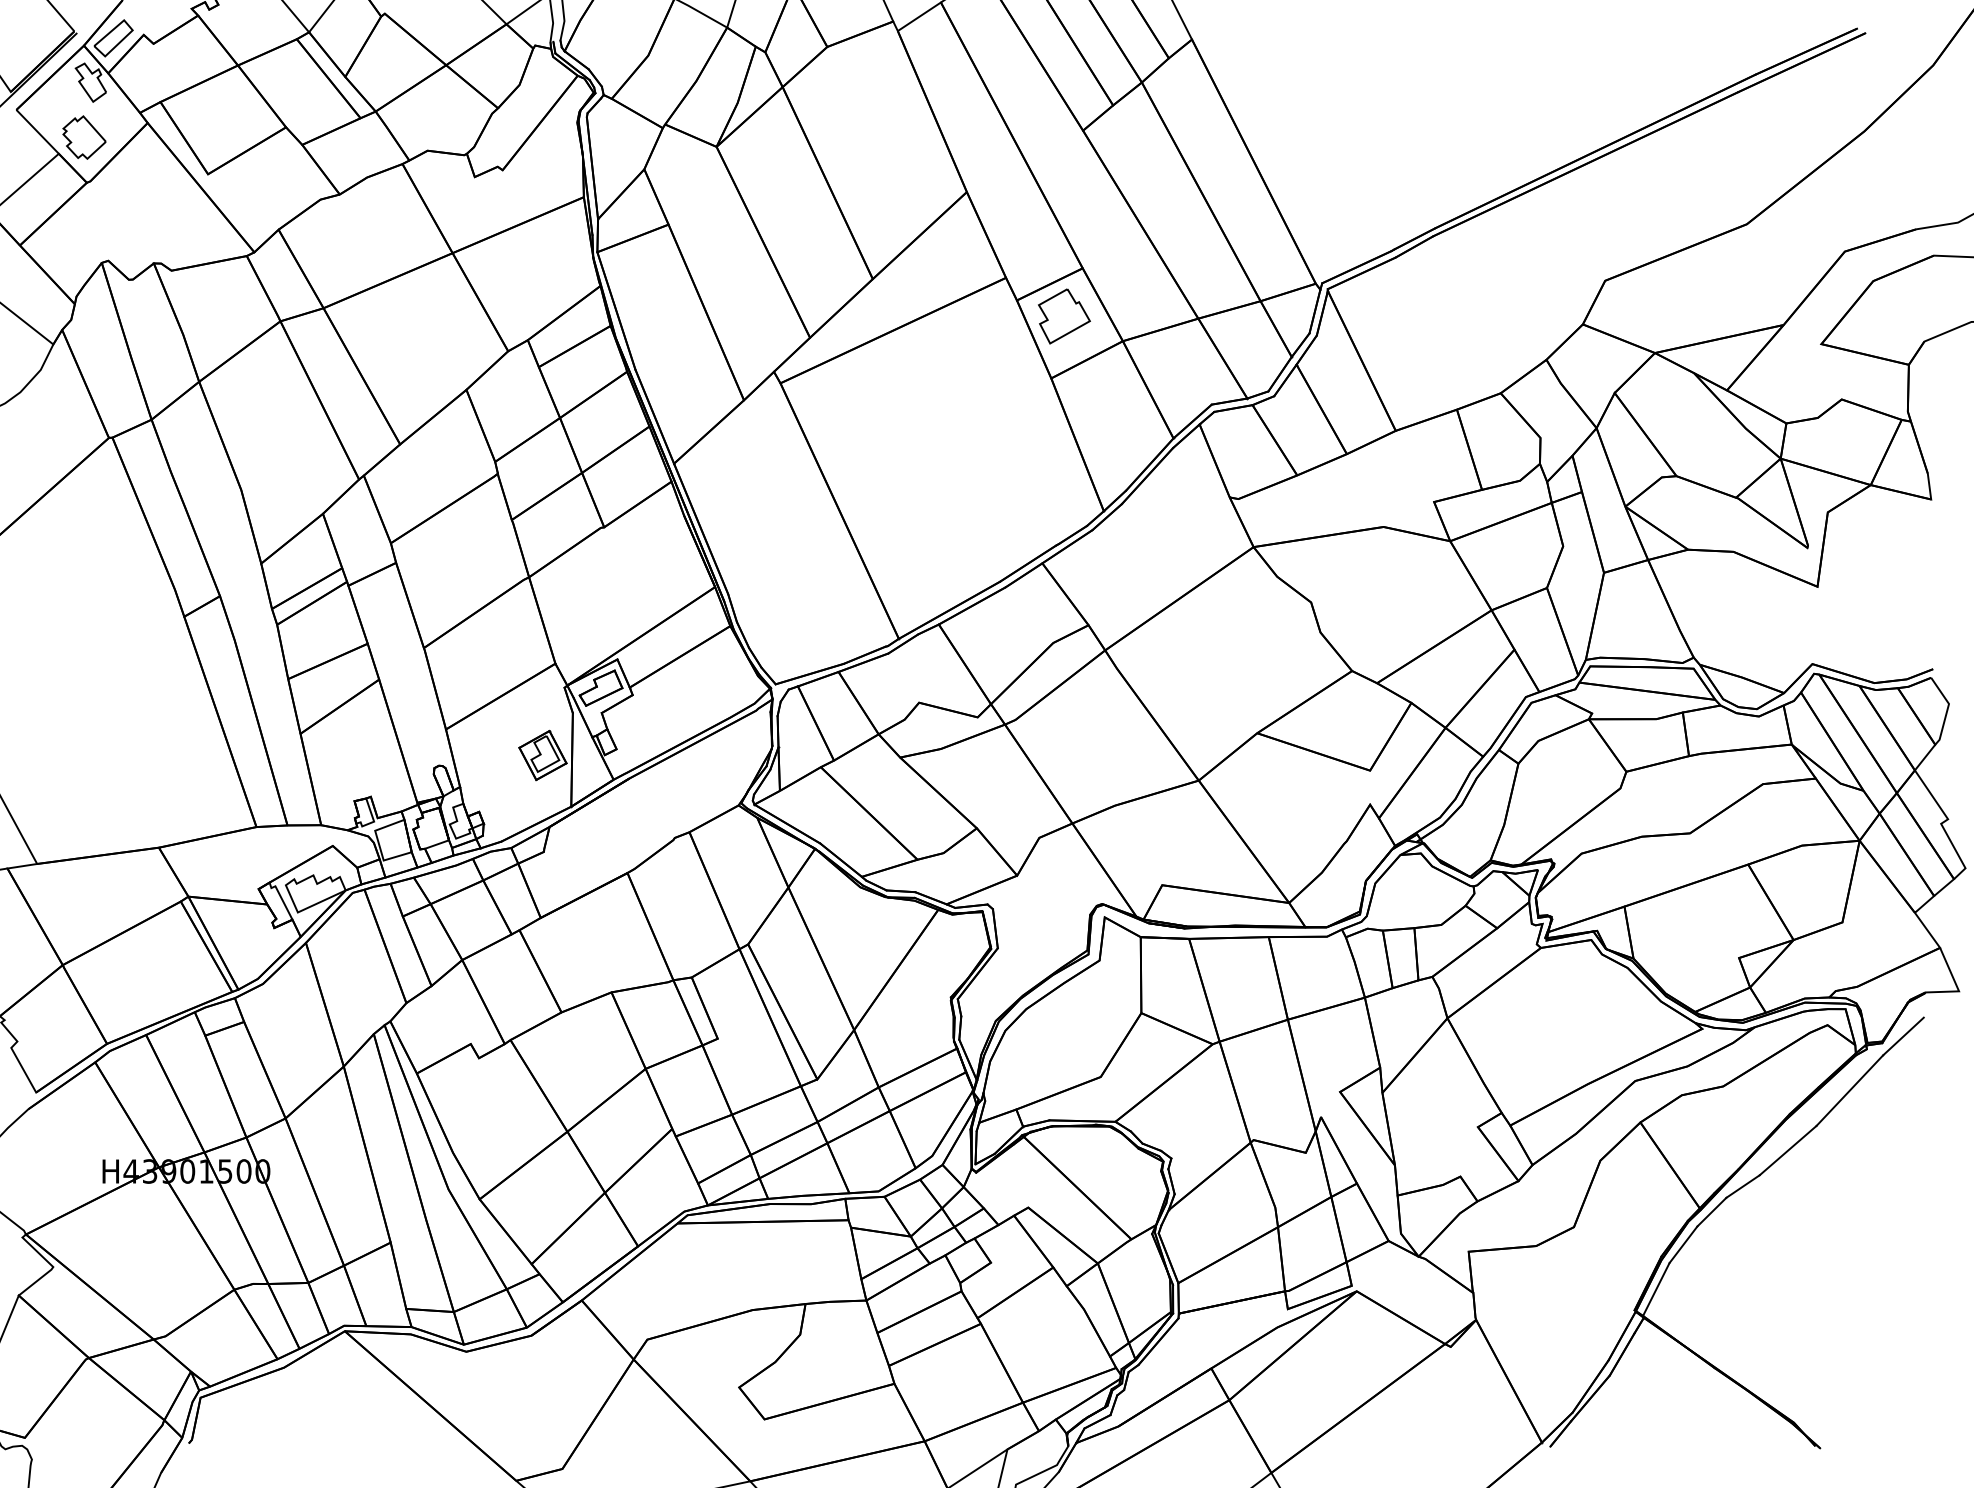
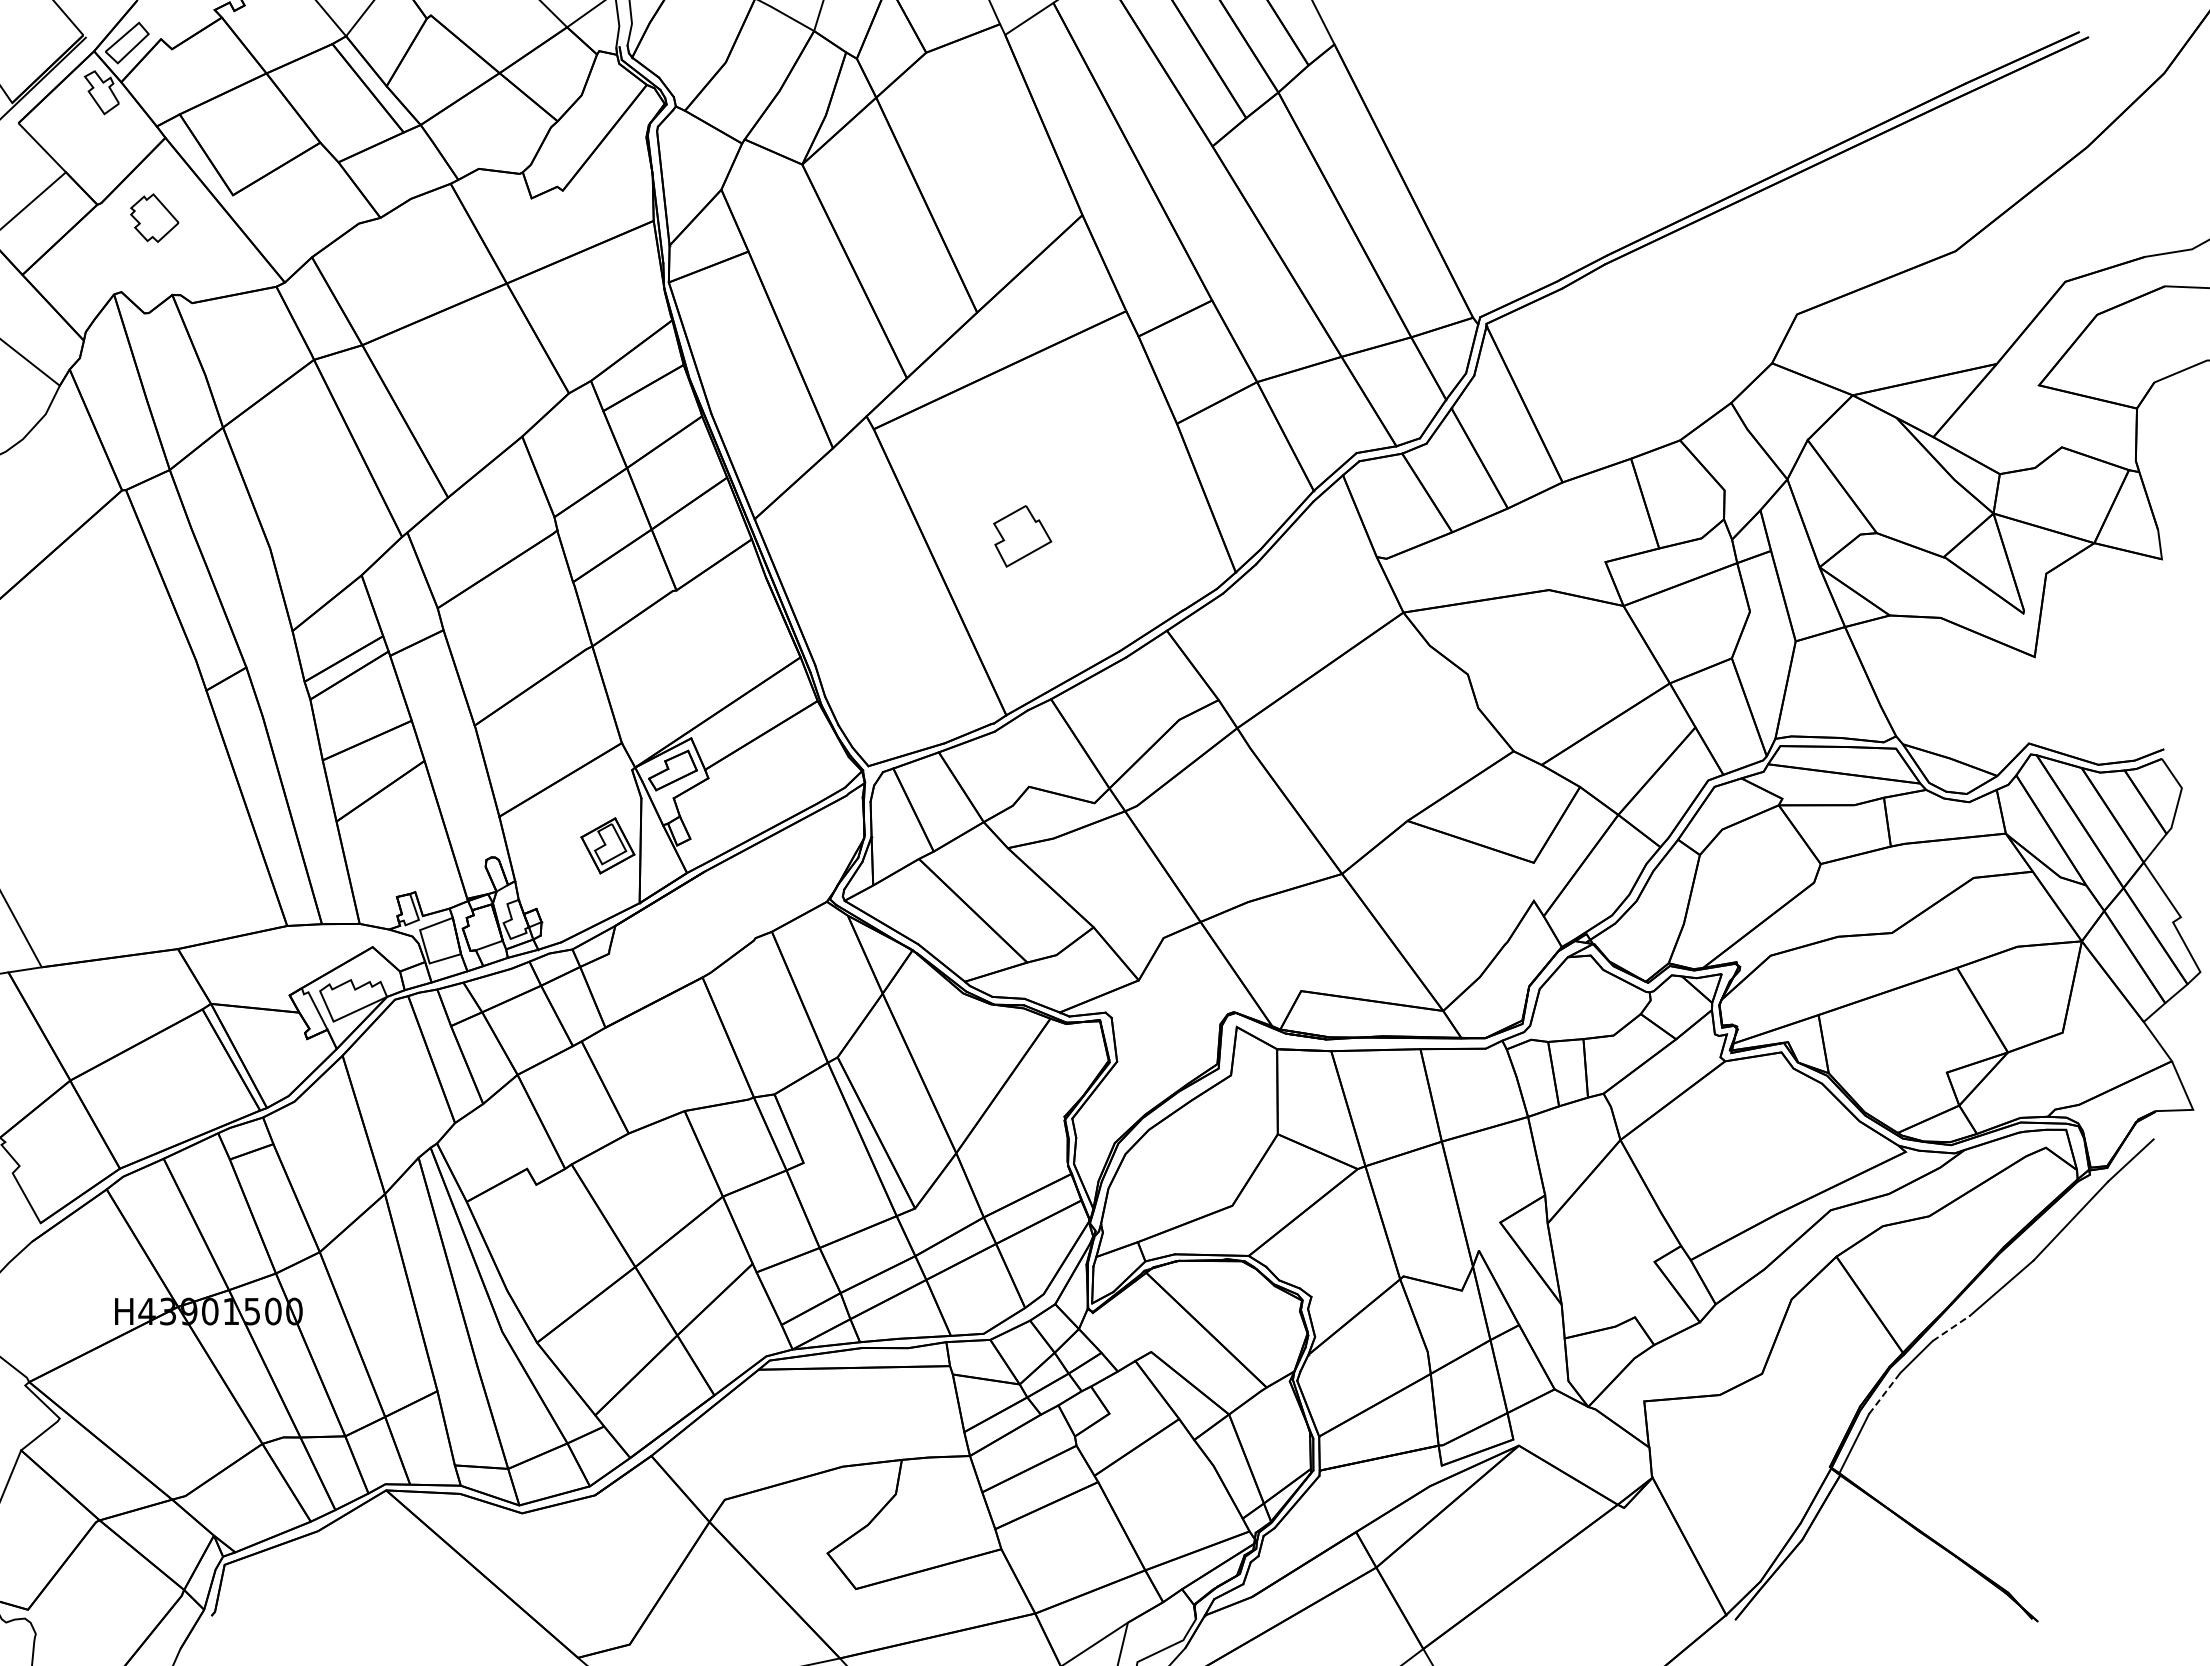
part: (84, 137) -> (154, 217), moved
part: (1064, 316) -> (1022, 536), moved
line: (1743, 1186) -> (1951, 1328), solid -> dashed
line: (1683, 1244) -> (1884, 1393), solid -> dashed

